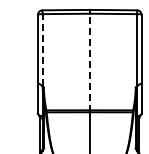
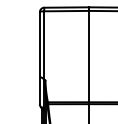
line: (42, 49) -> (44, 44), dashed -> solid
line: (89, 62) -> (88, 57), dashed -> solid

